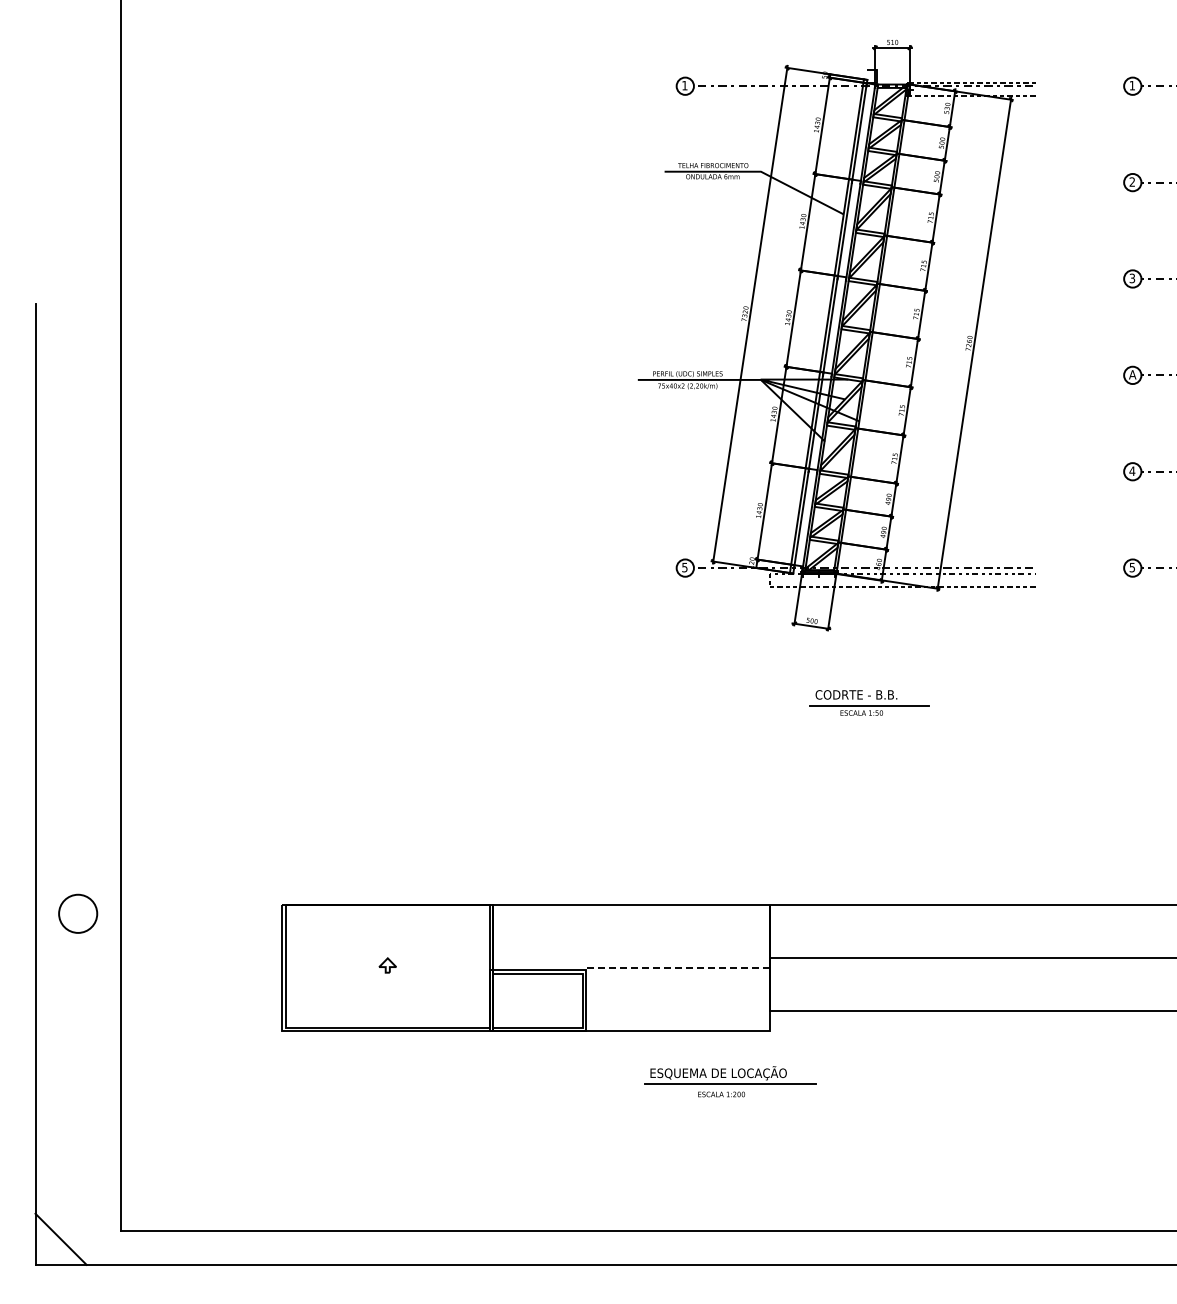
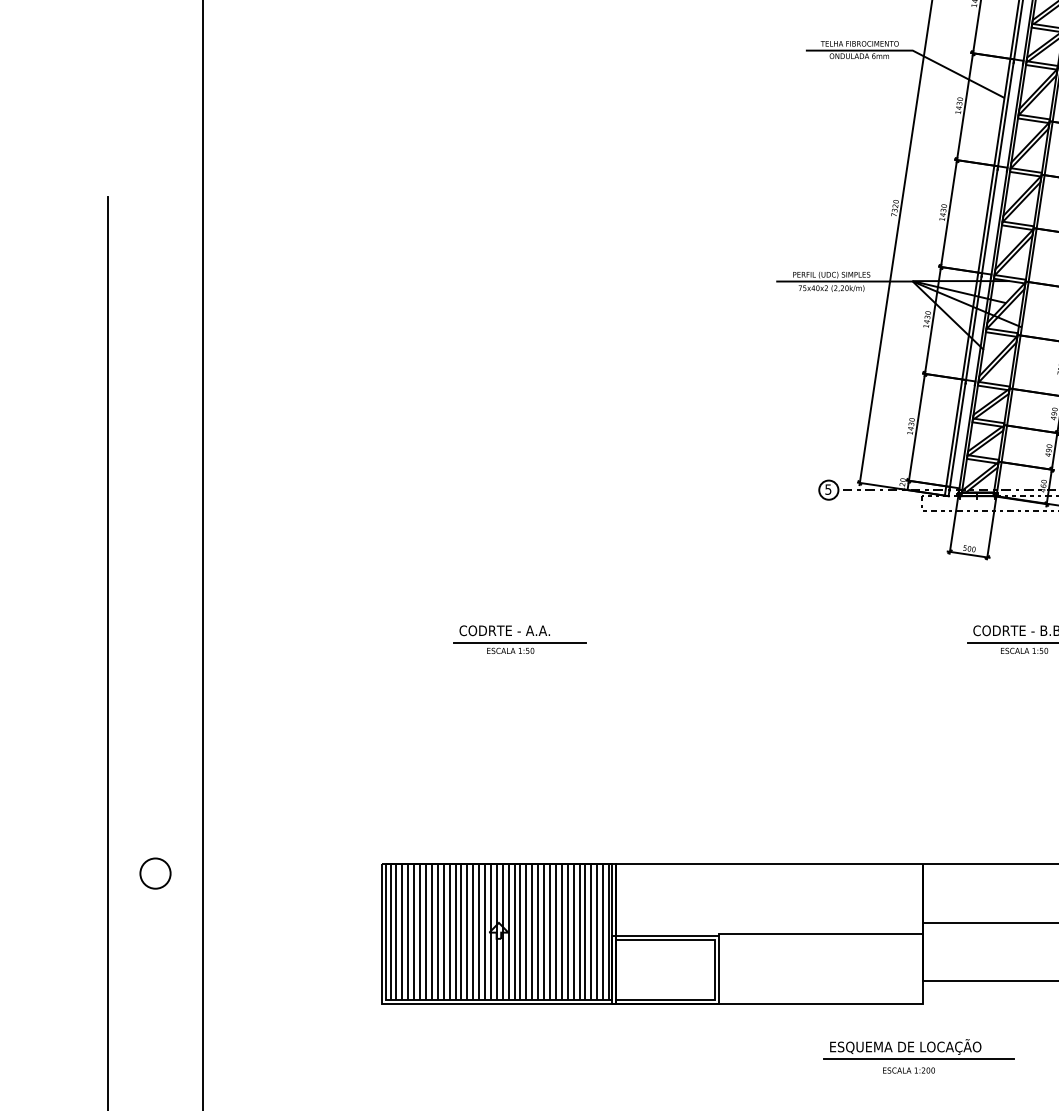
part: (406, 702) -> (519, 639), added
circle: (77, 913) -> (154, 873), size x0.71
hatch: (388, 966) -> (499, 931), added
line: (676, 968) -> (819, 934), dashed -> solid
part: (730, 1081) -> (918, 1056), moved

